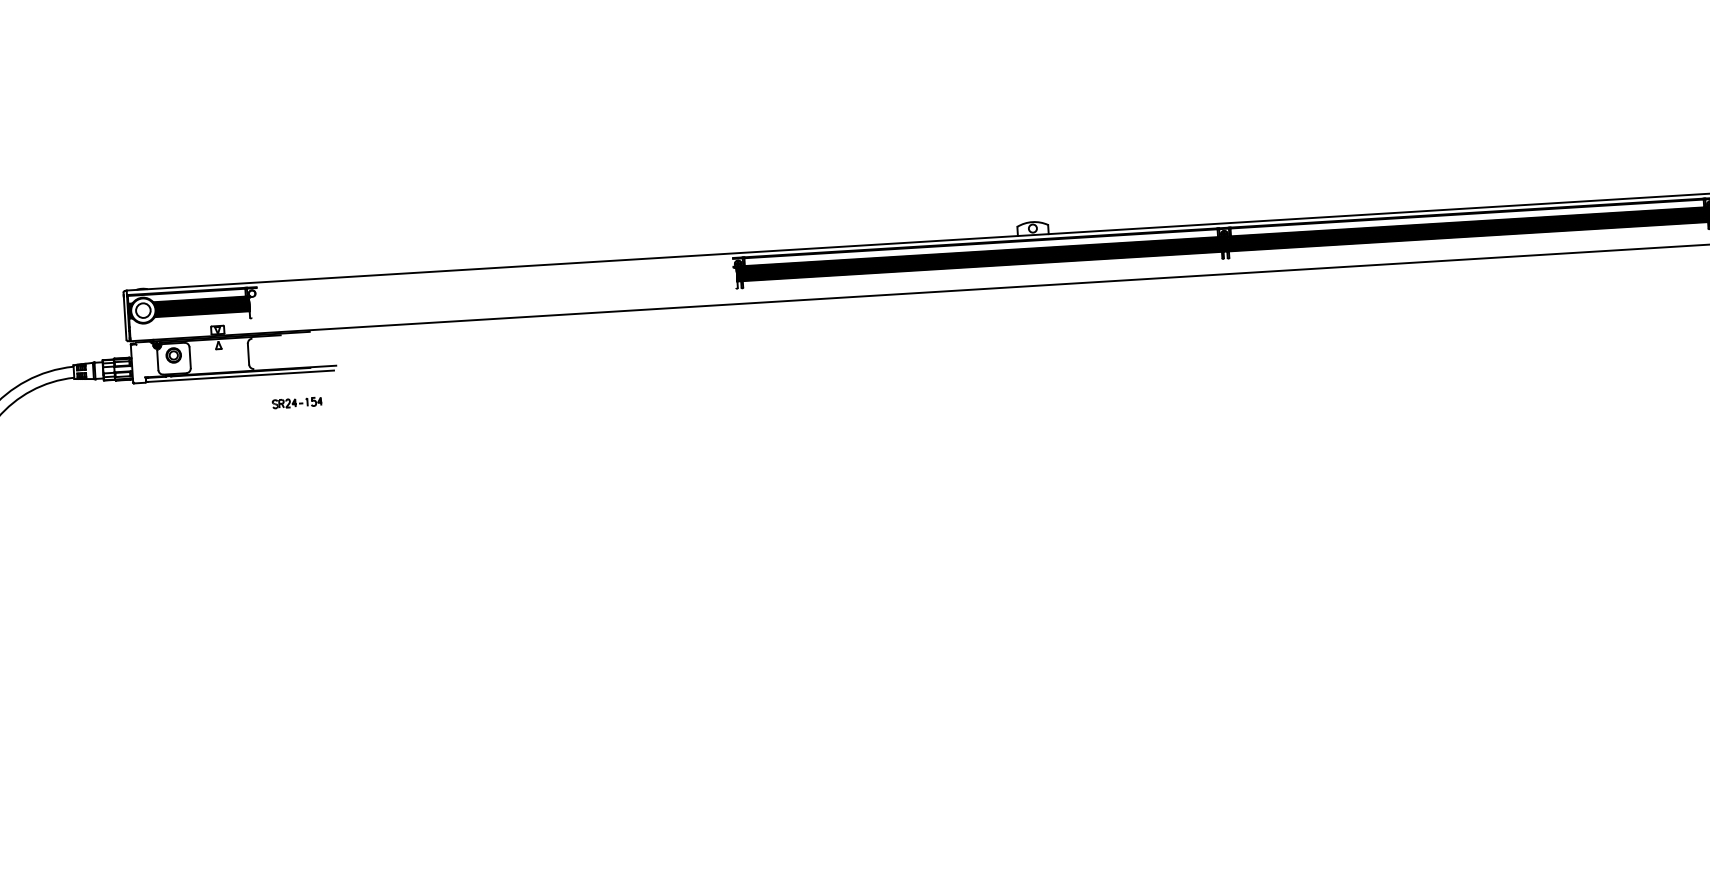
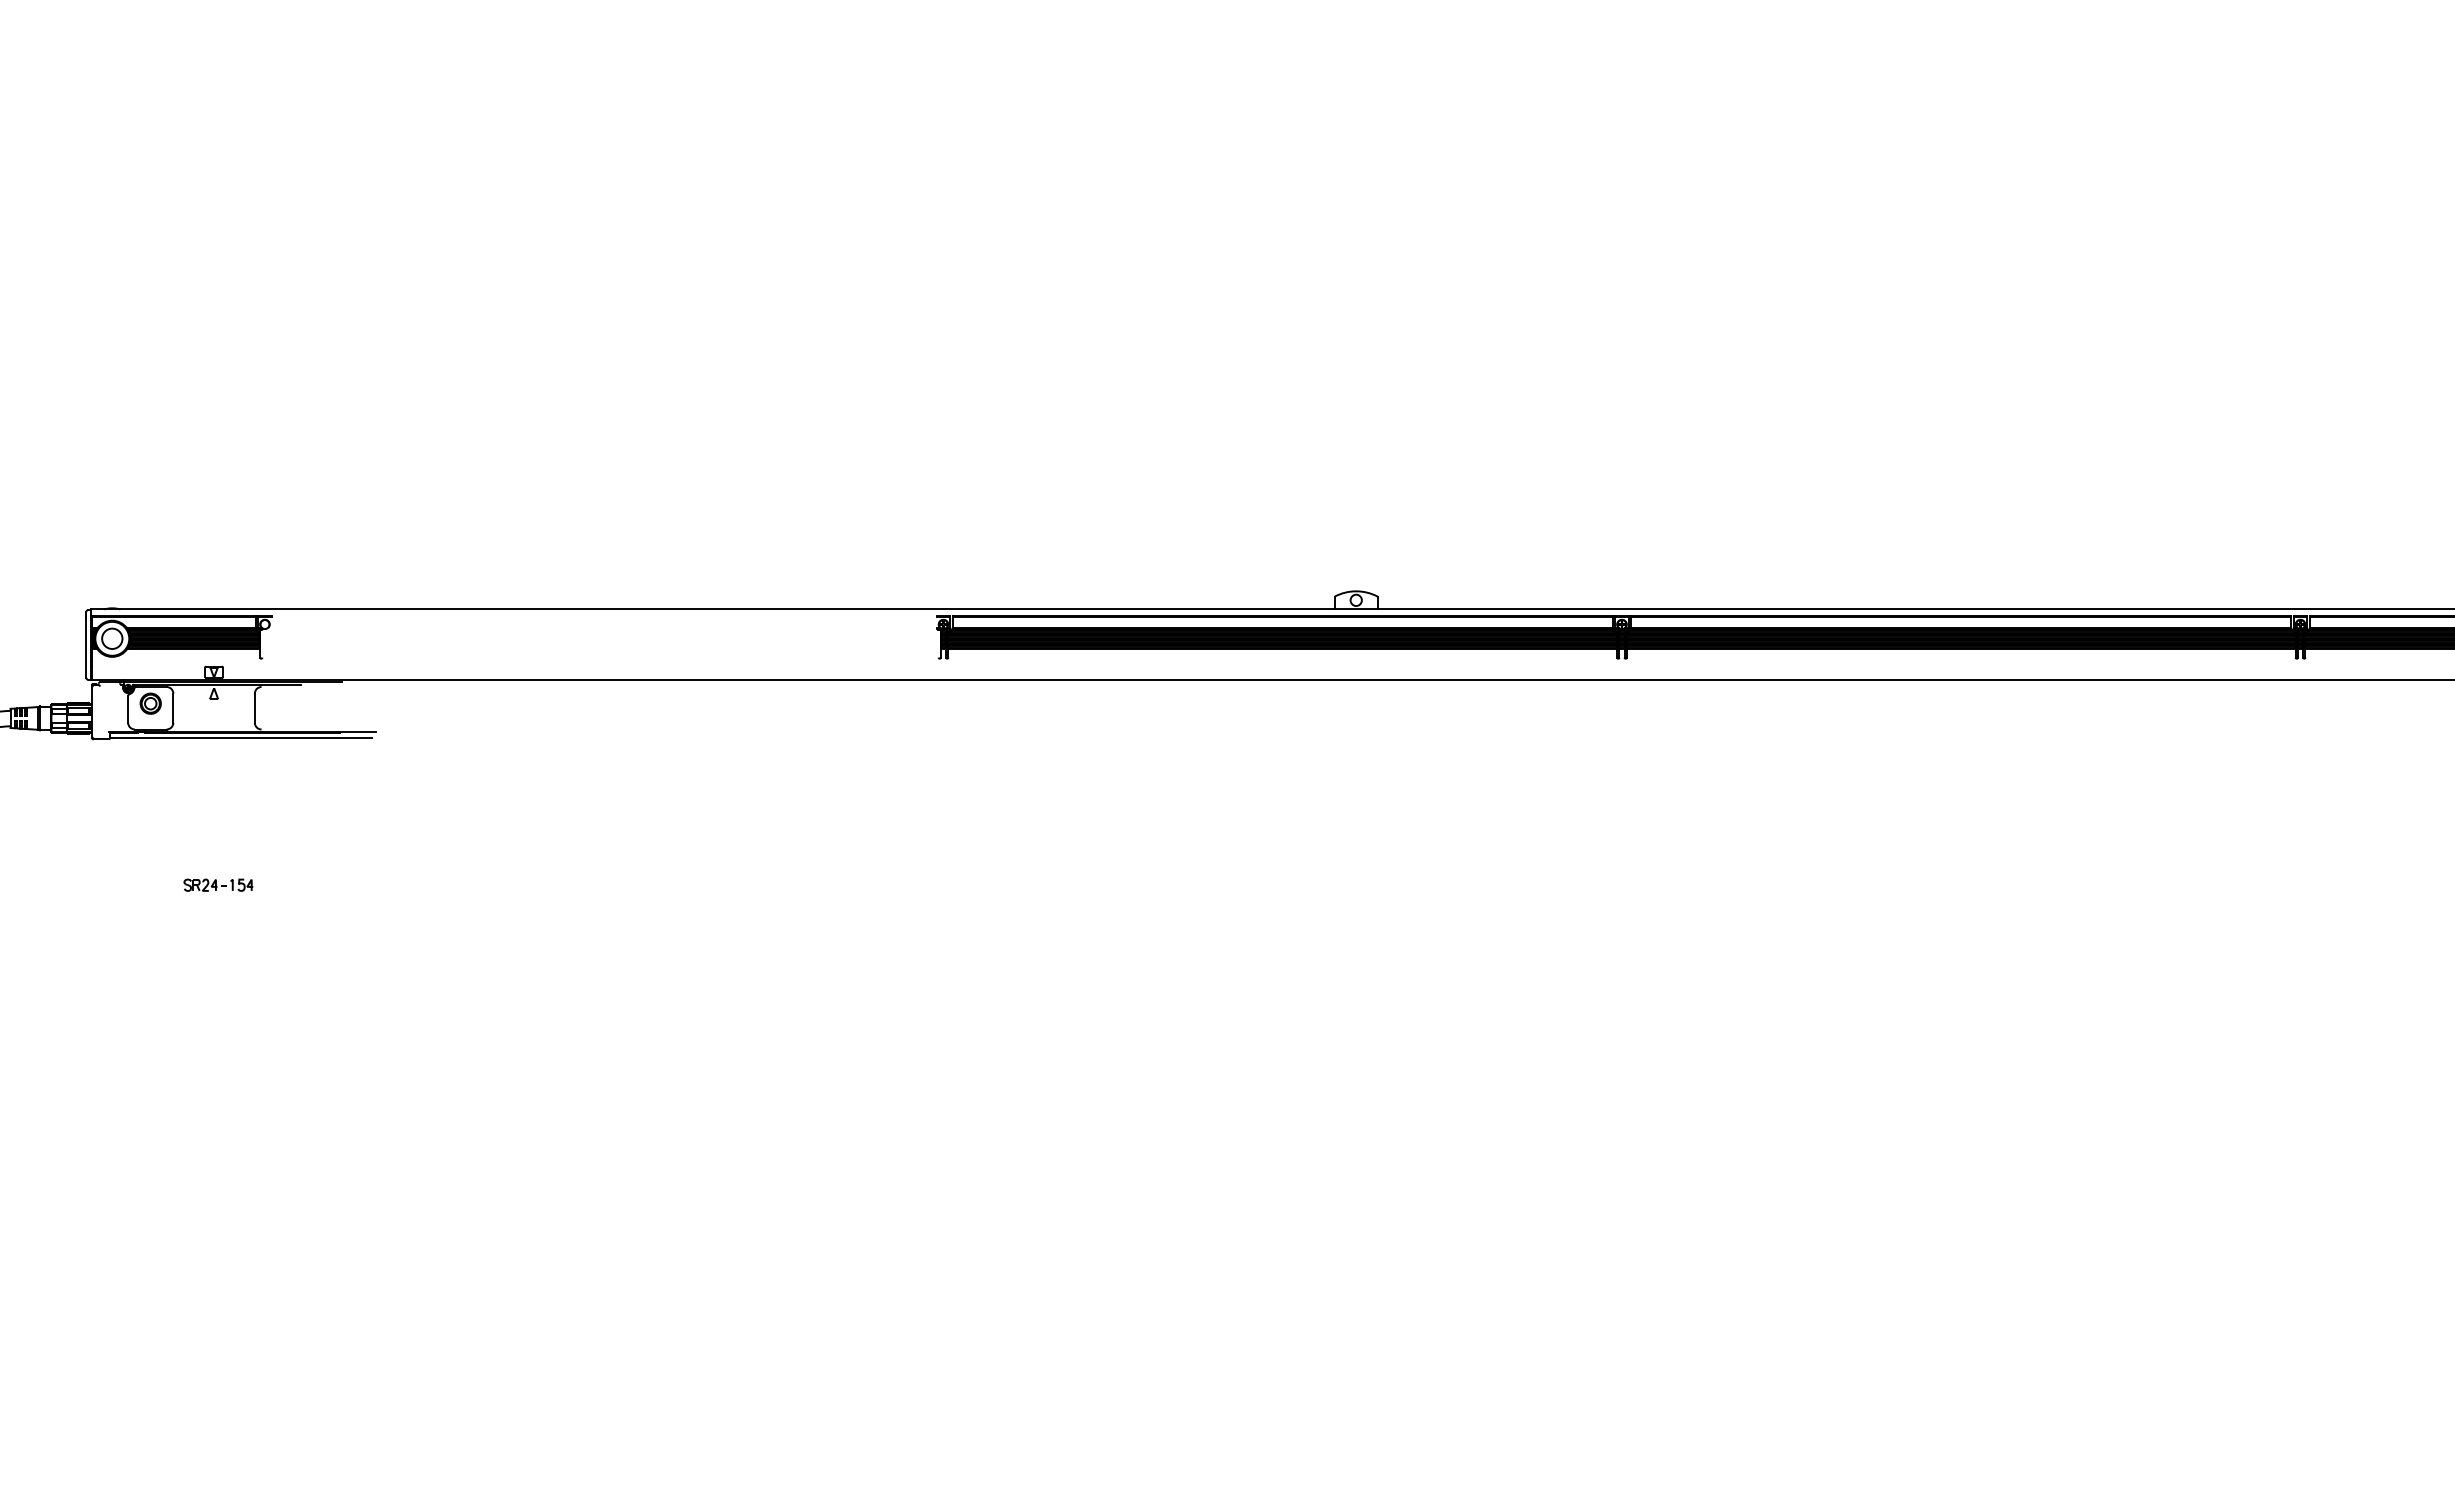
part: (297, 402) -> (218, 884), moved

